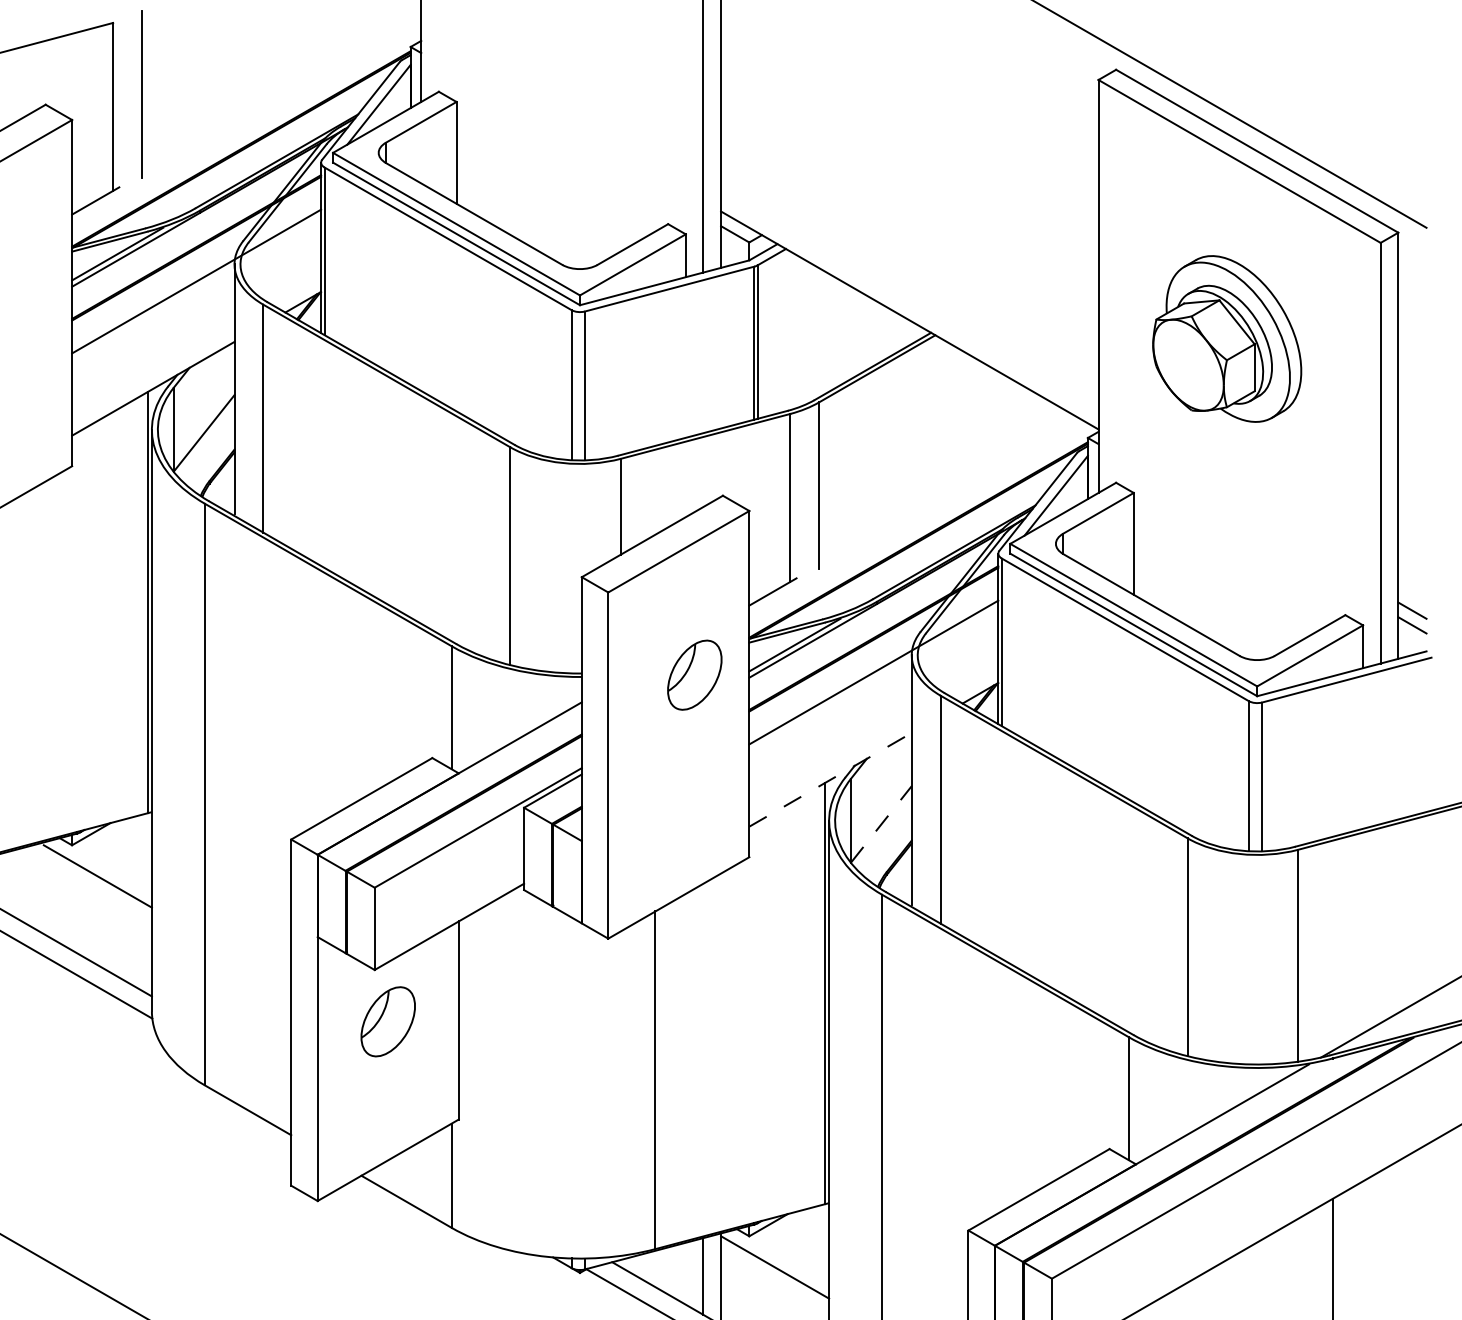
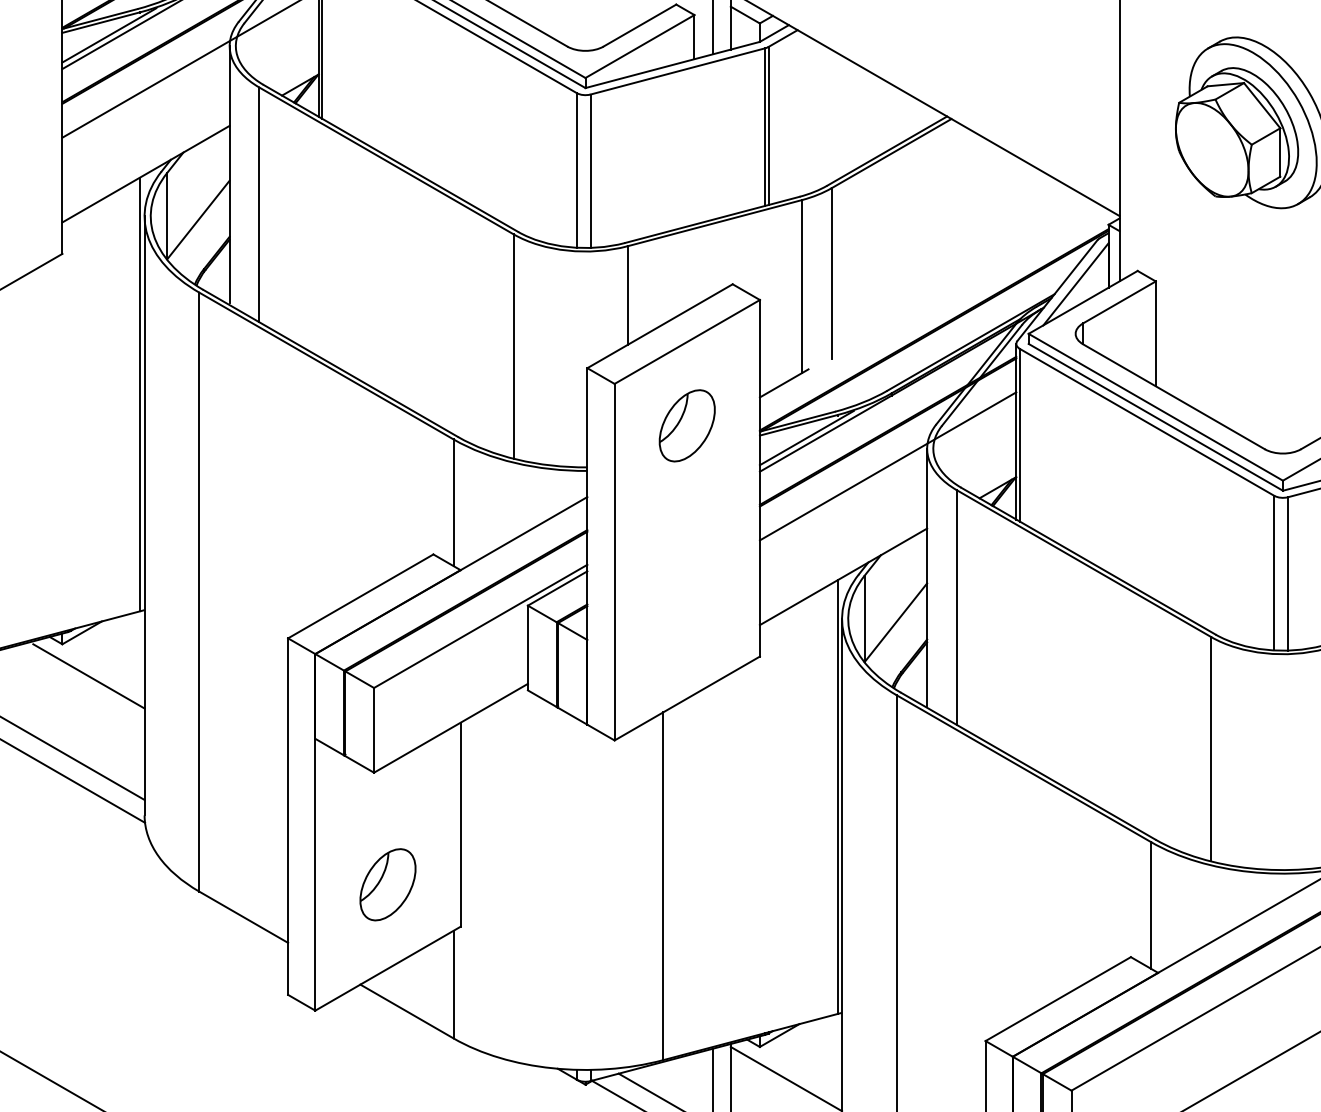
part: (694, 674) -> (686, 425), moved
line: (830, 779) -> (843, 576), dashed -> solid
line: (881, 824) -> (896, 622), dashed -> solid
part: (387, 1021) -> (387, 884), moved

